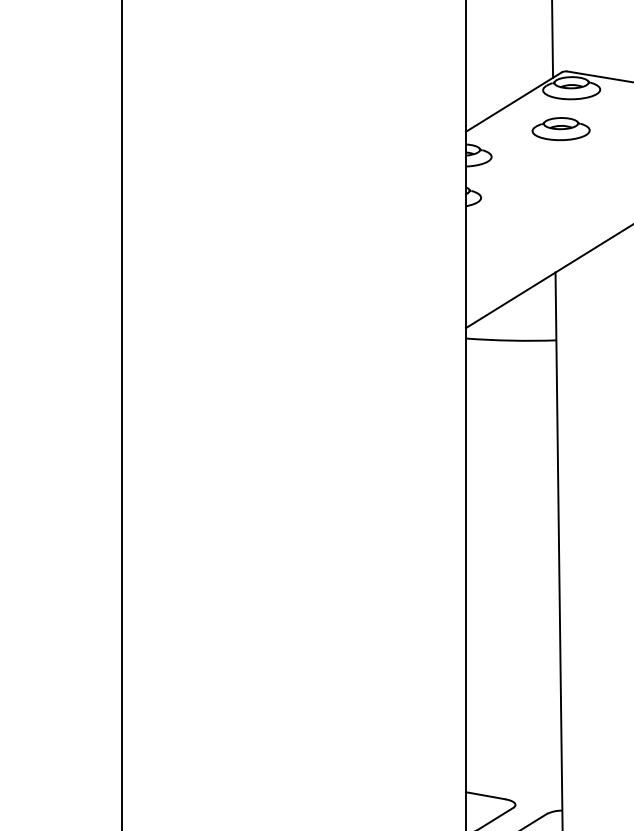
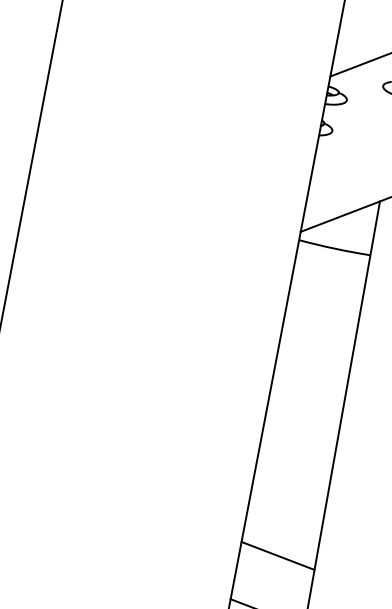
line: (513, 728) -> (277, 555), added

